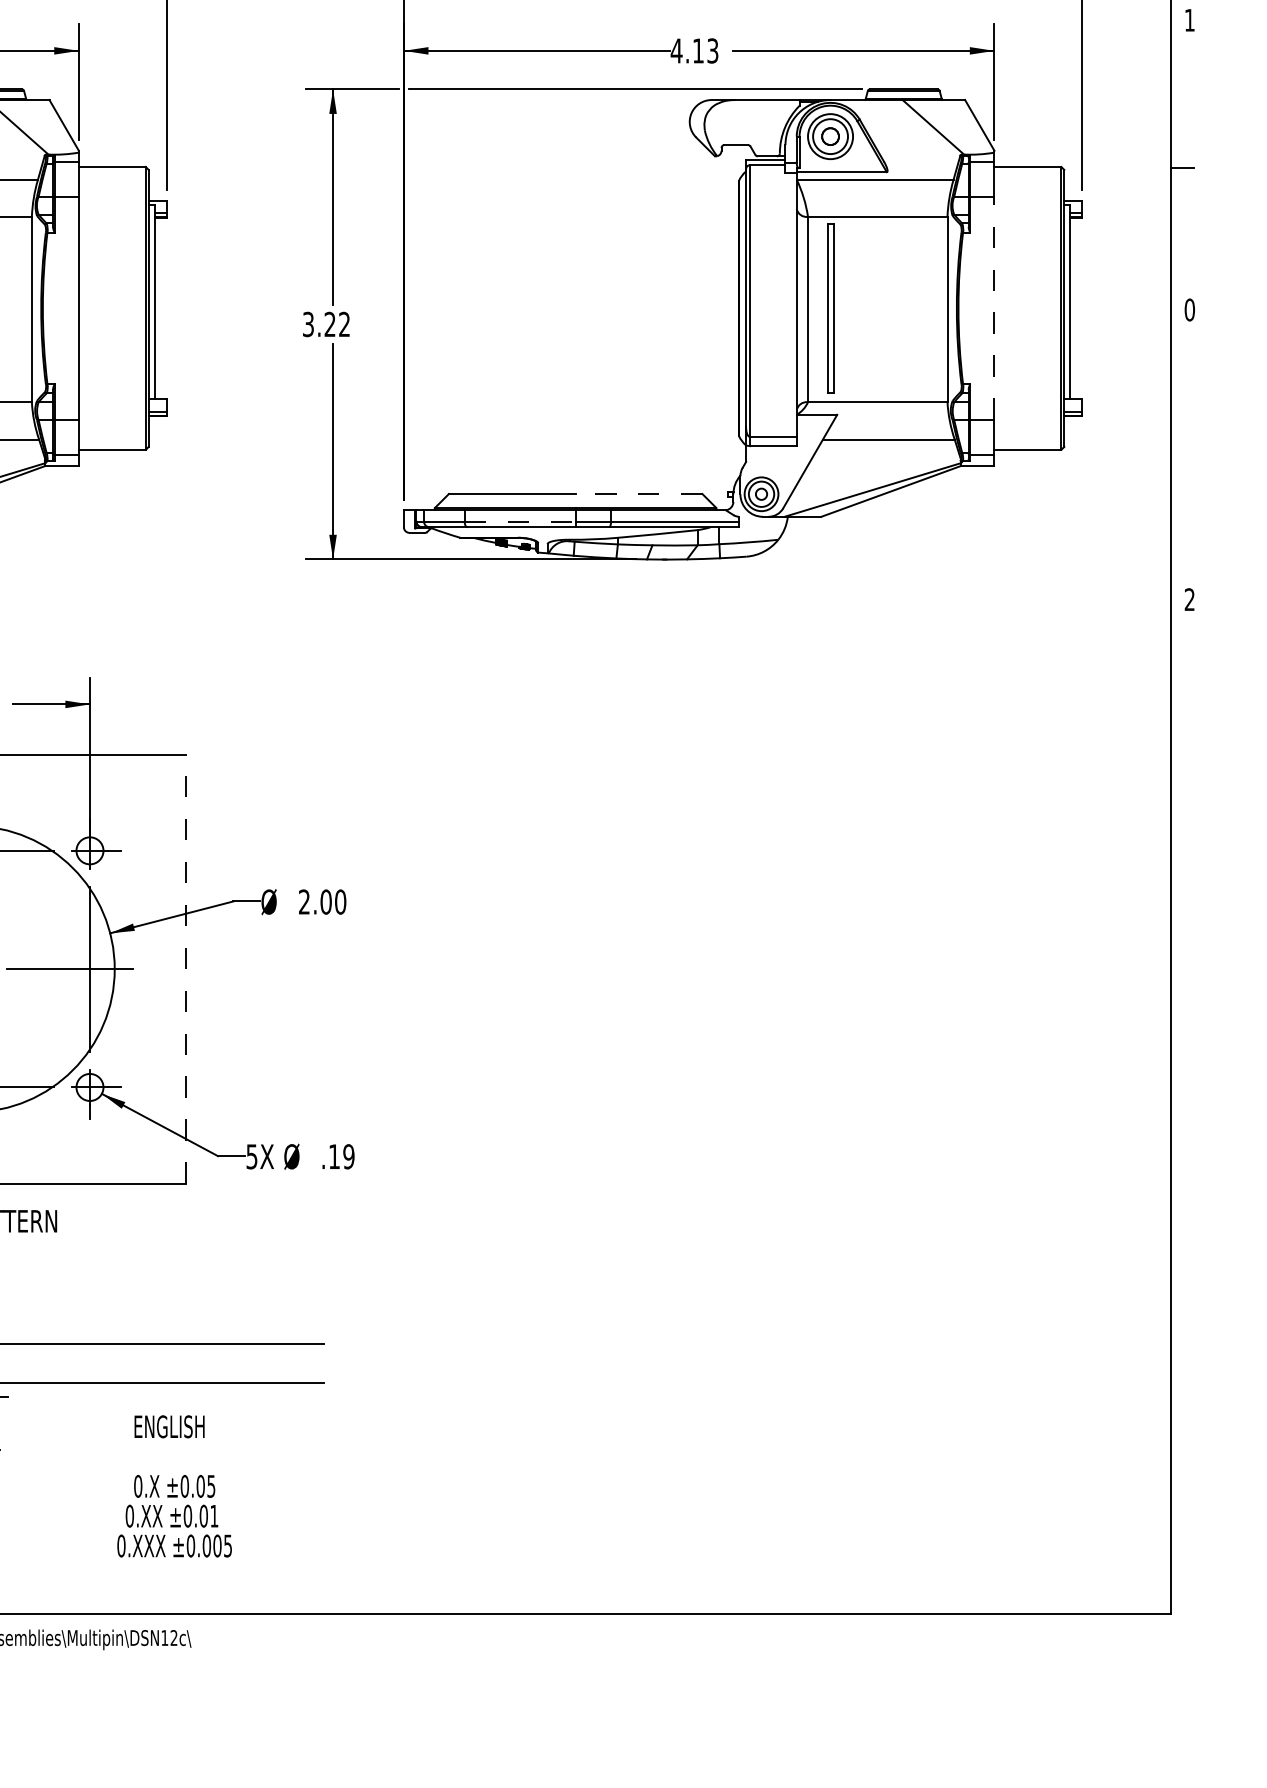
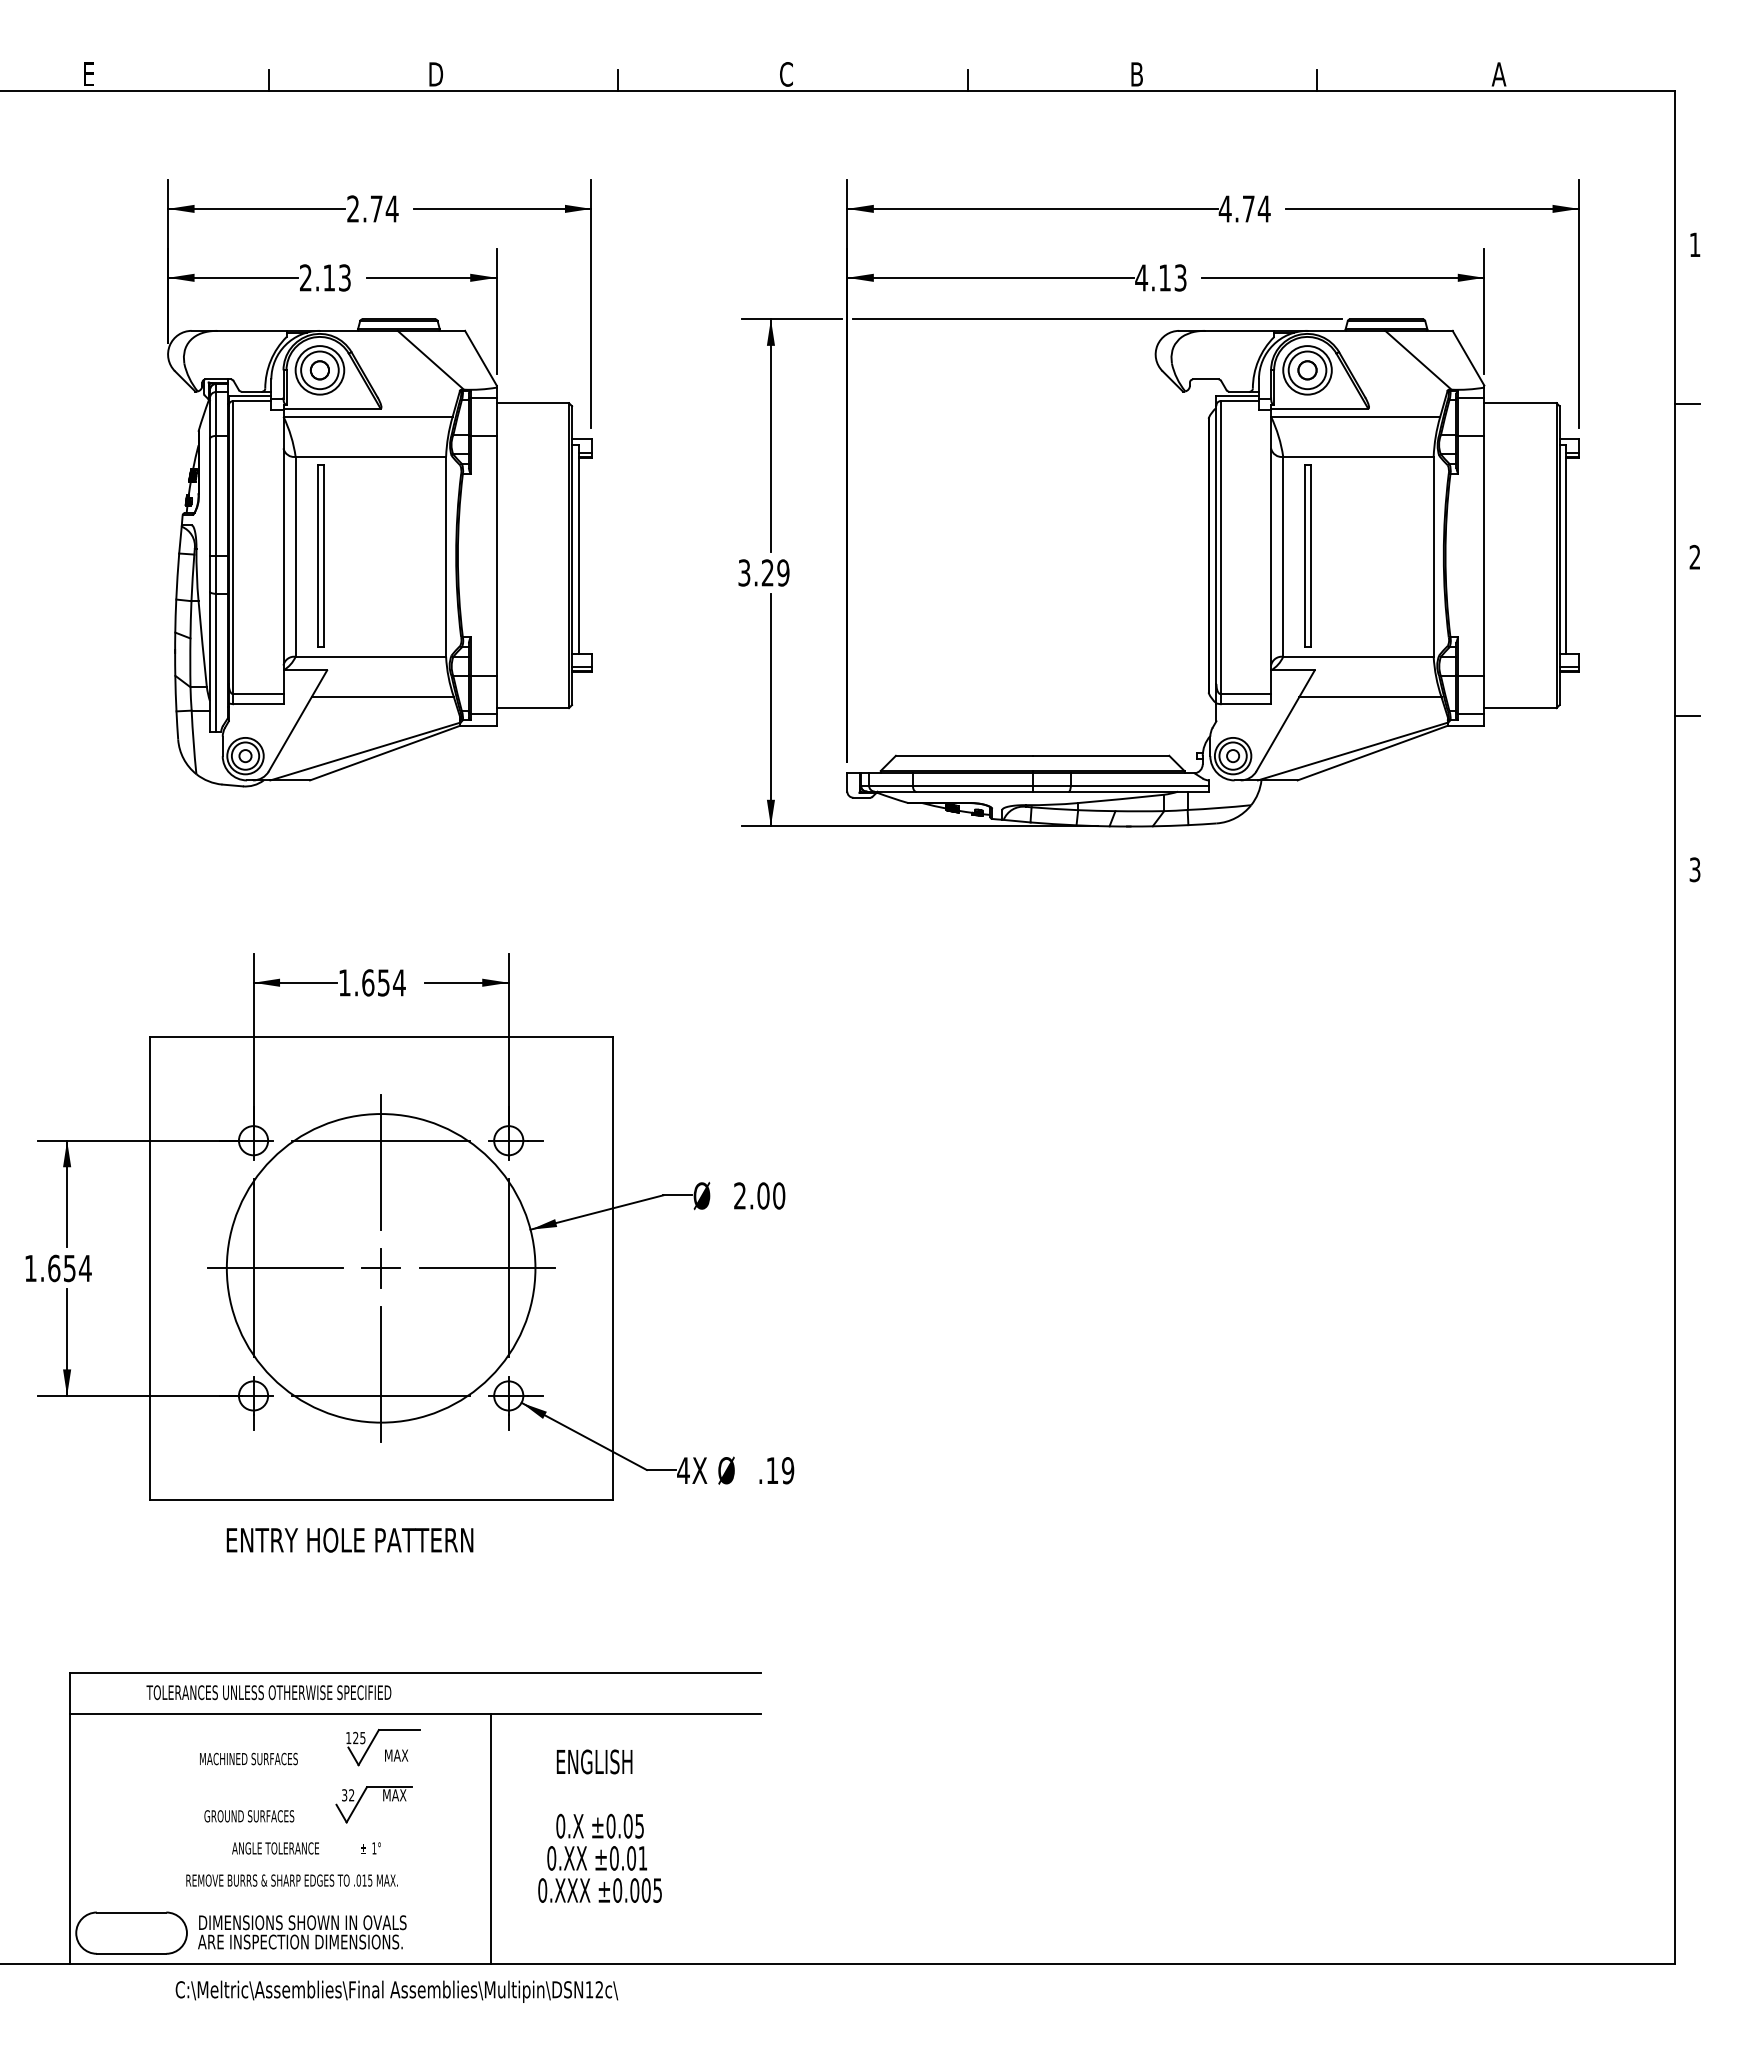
line: (994, 308) -> (1484, 555), dashed -> solid
text: (1189, 310) -> (1694, 557), 0 -> 2
text: (344, 324) -> (783, 572), 3.22 -> 3.29
line: (1182, 457) -> (1687, 716), added
line: (638, 493) -> (1100, 755), dashed -> solid
line: (519, 521) -> (972, 785), dashed -> solid
text: (1189, 599) -> (1694, 869), 2 -> 3
line: (186, 968) -> (612, 1267), dashed -> solid
text: (251, 1156) -> (683, 1470), 5X -> 4X
line: (73, 1498) -> (491, 1839), added

